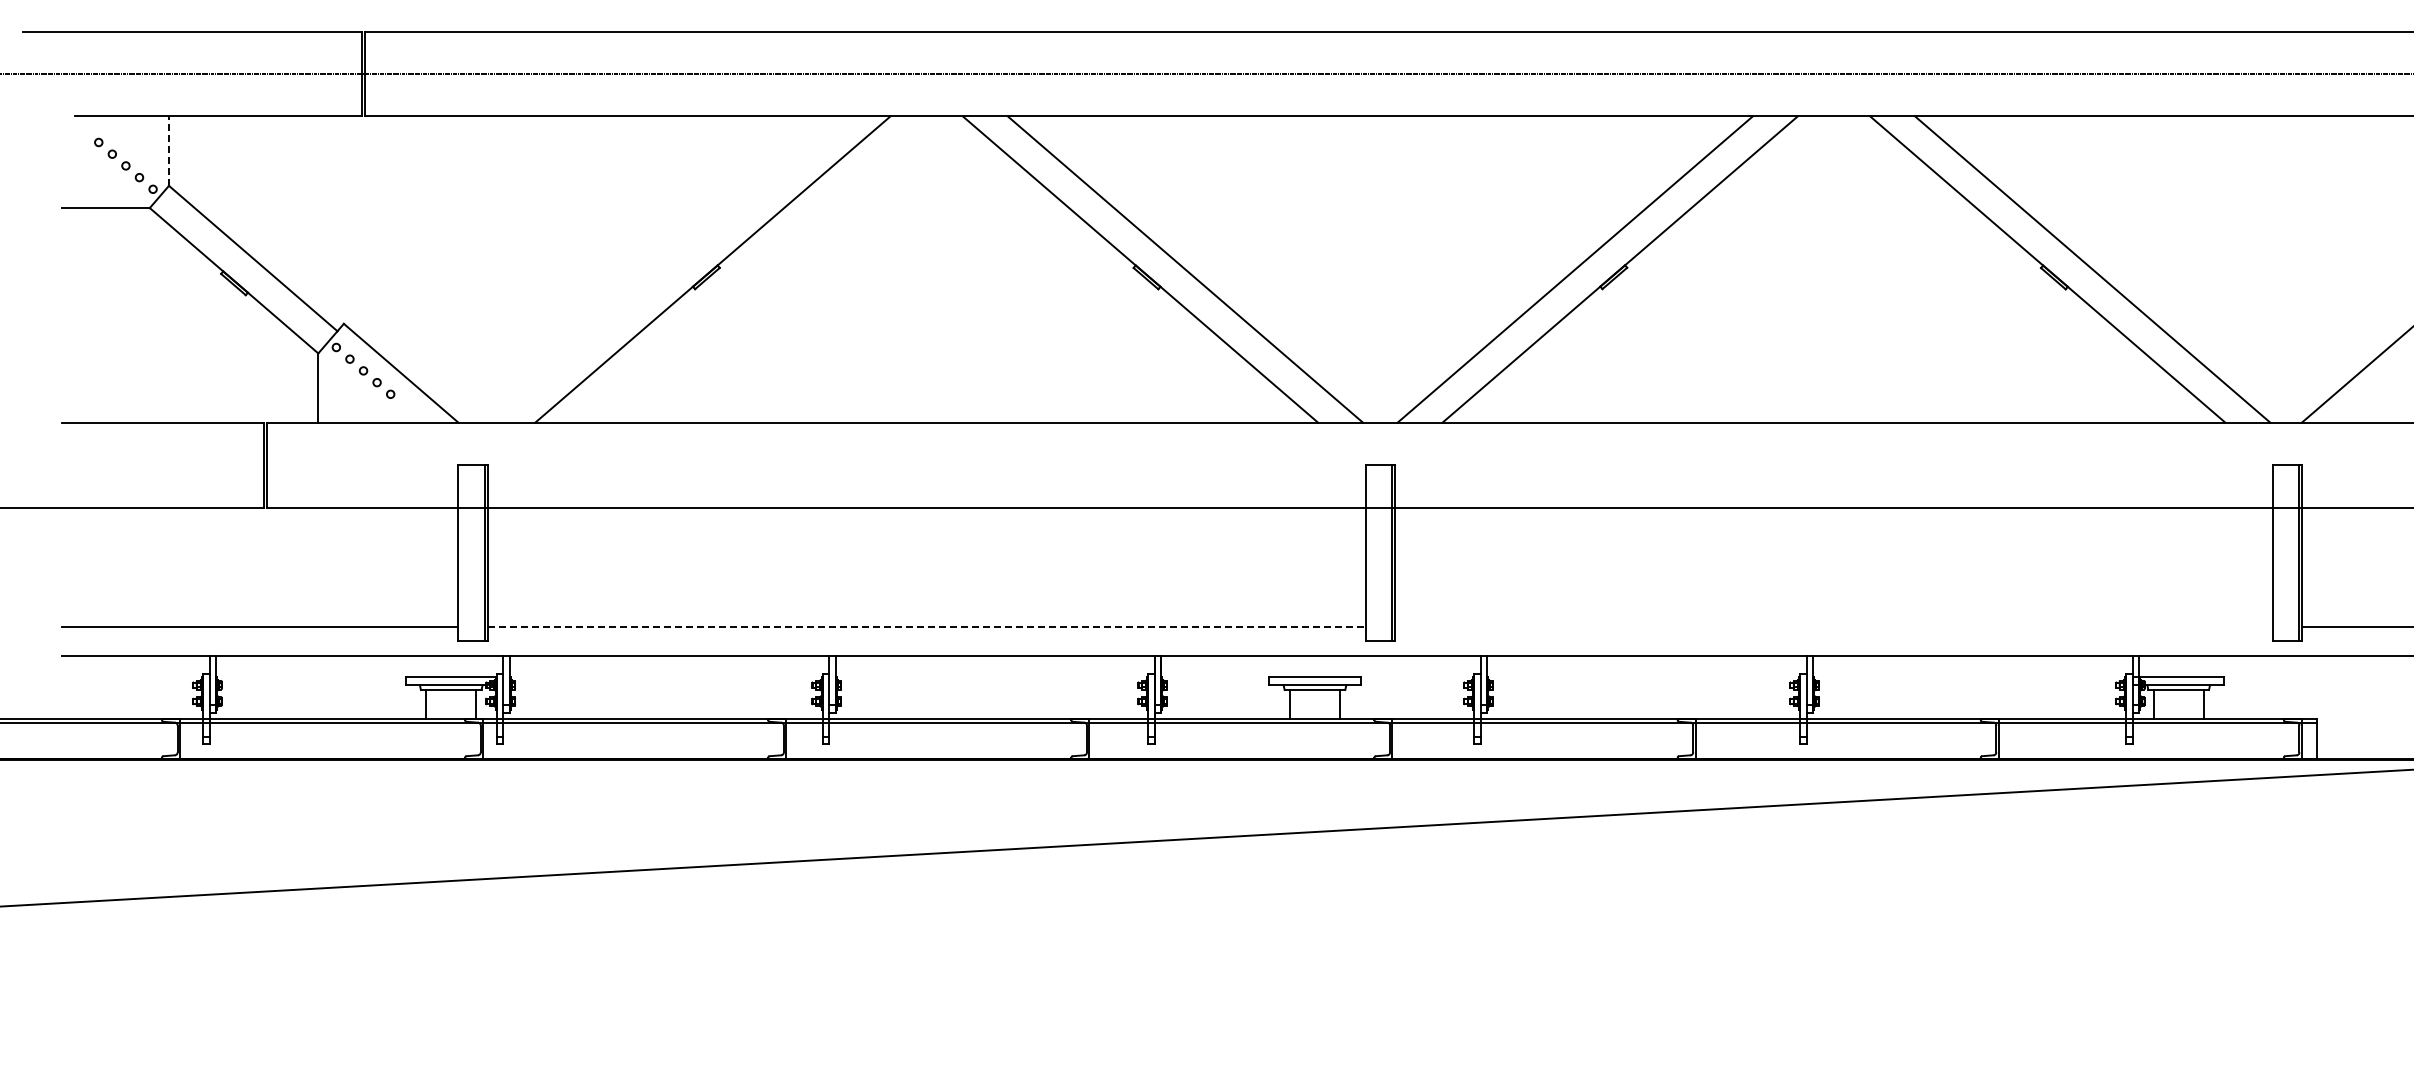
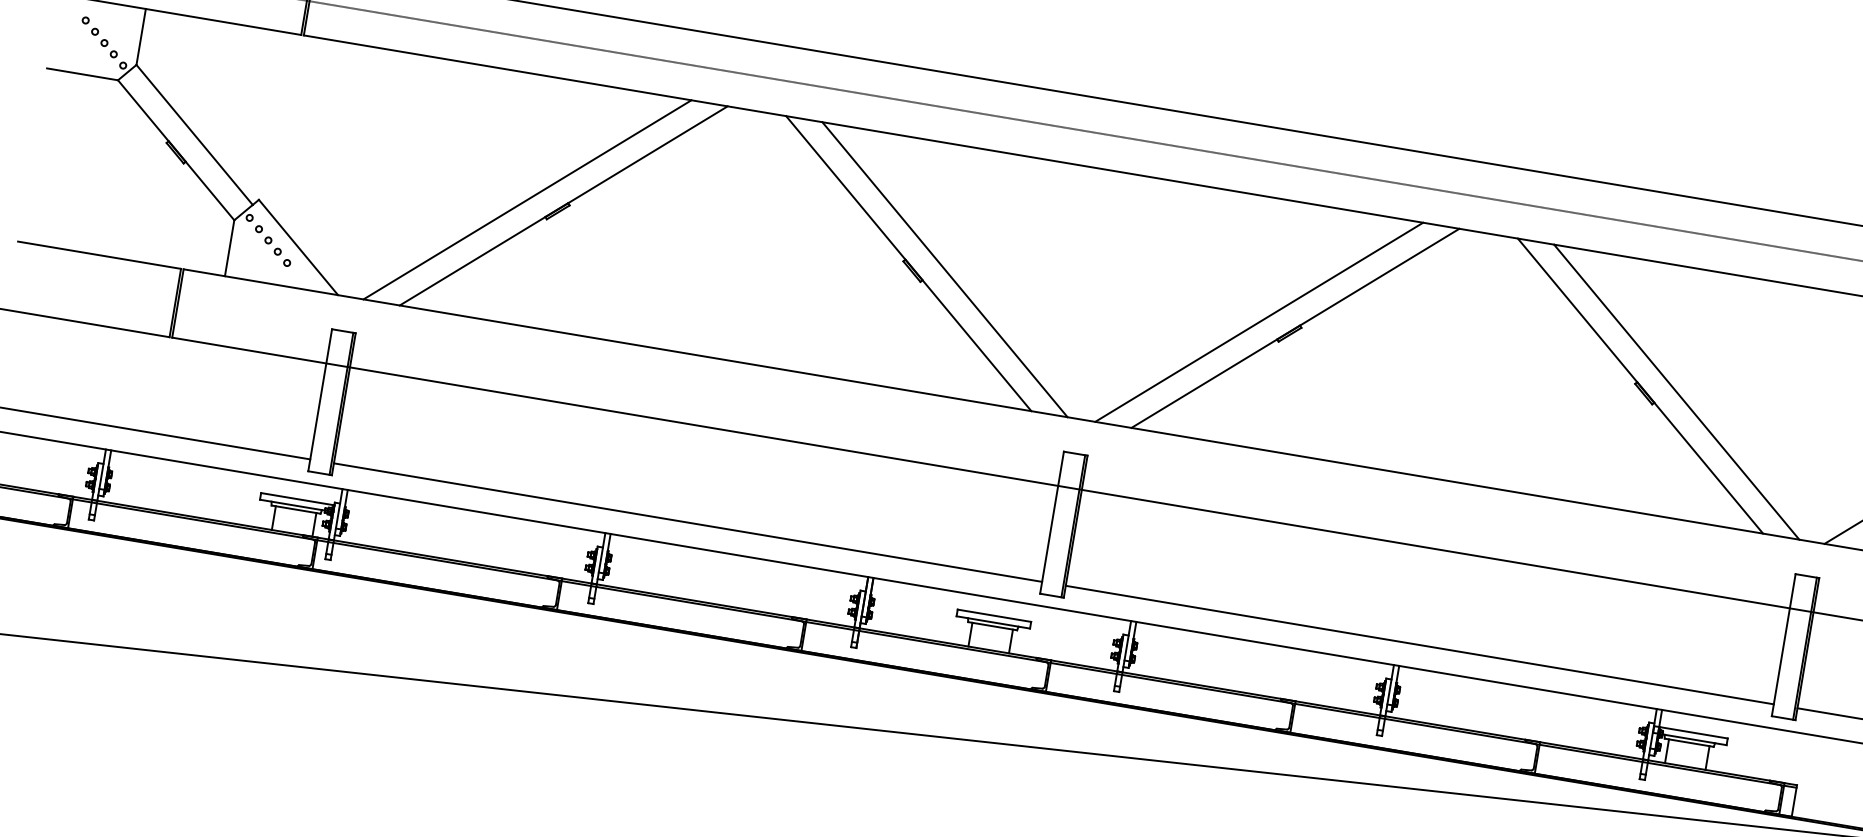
line: (168, 151) -> (140, 37), dashed -> solid
line: (667, 269) -> (527, 199), added
line: (927, 626) -> (688, 522), dashed -> solid
line: (1833, 626) -> (1419, 644), added

